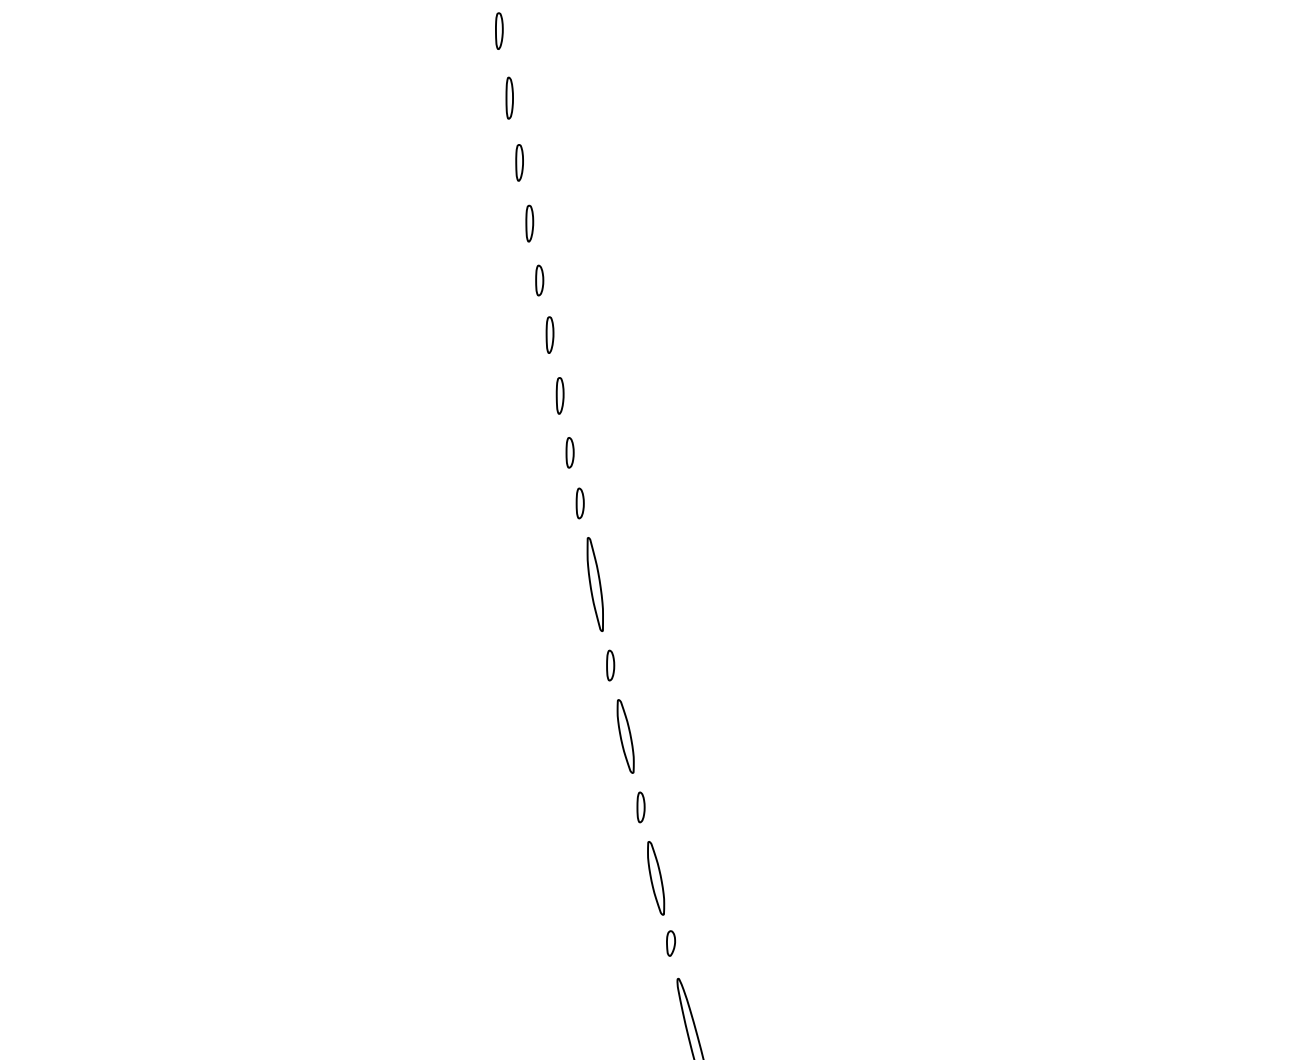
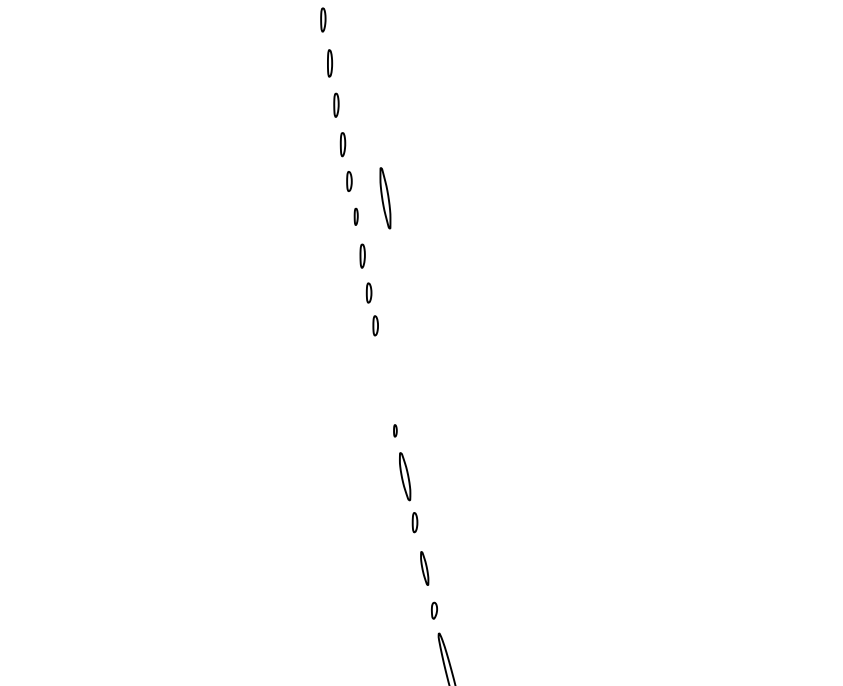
part: (550, 334) -> (356, 216), size x0.7
part: (595, 584) -> (385, 198), moved
part: (610, 665) -> (395, 430), size x0.6
part: (655, 878) -> (424, 568), size x0.7

